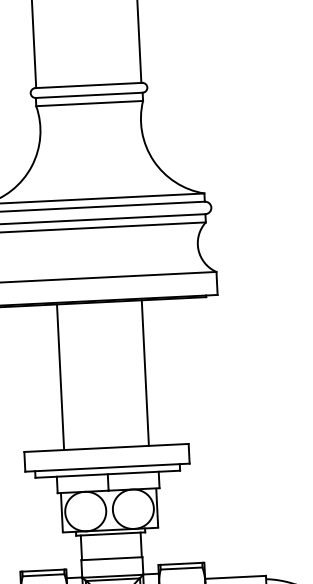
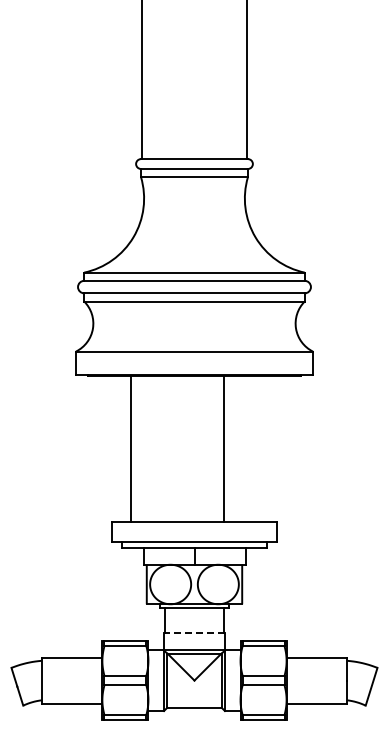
line: (144, 373) -> (223, 449), moved
line: (61, 377) -> (131, 449), moved
line: (111, 558) -> (194, 632), solid -> dashed

